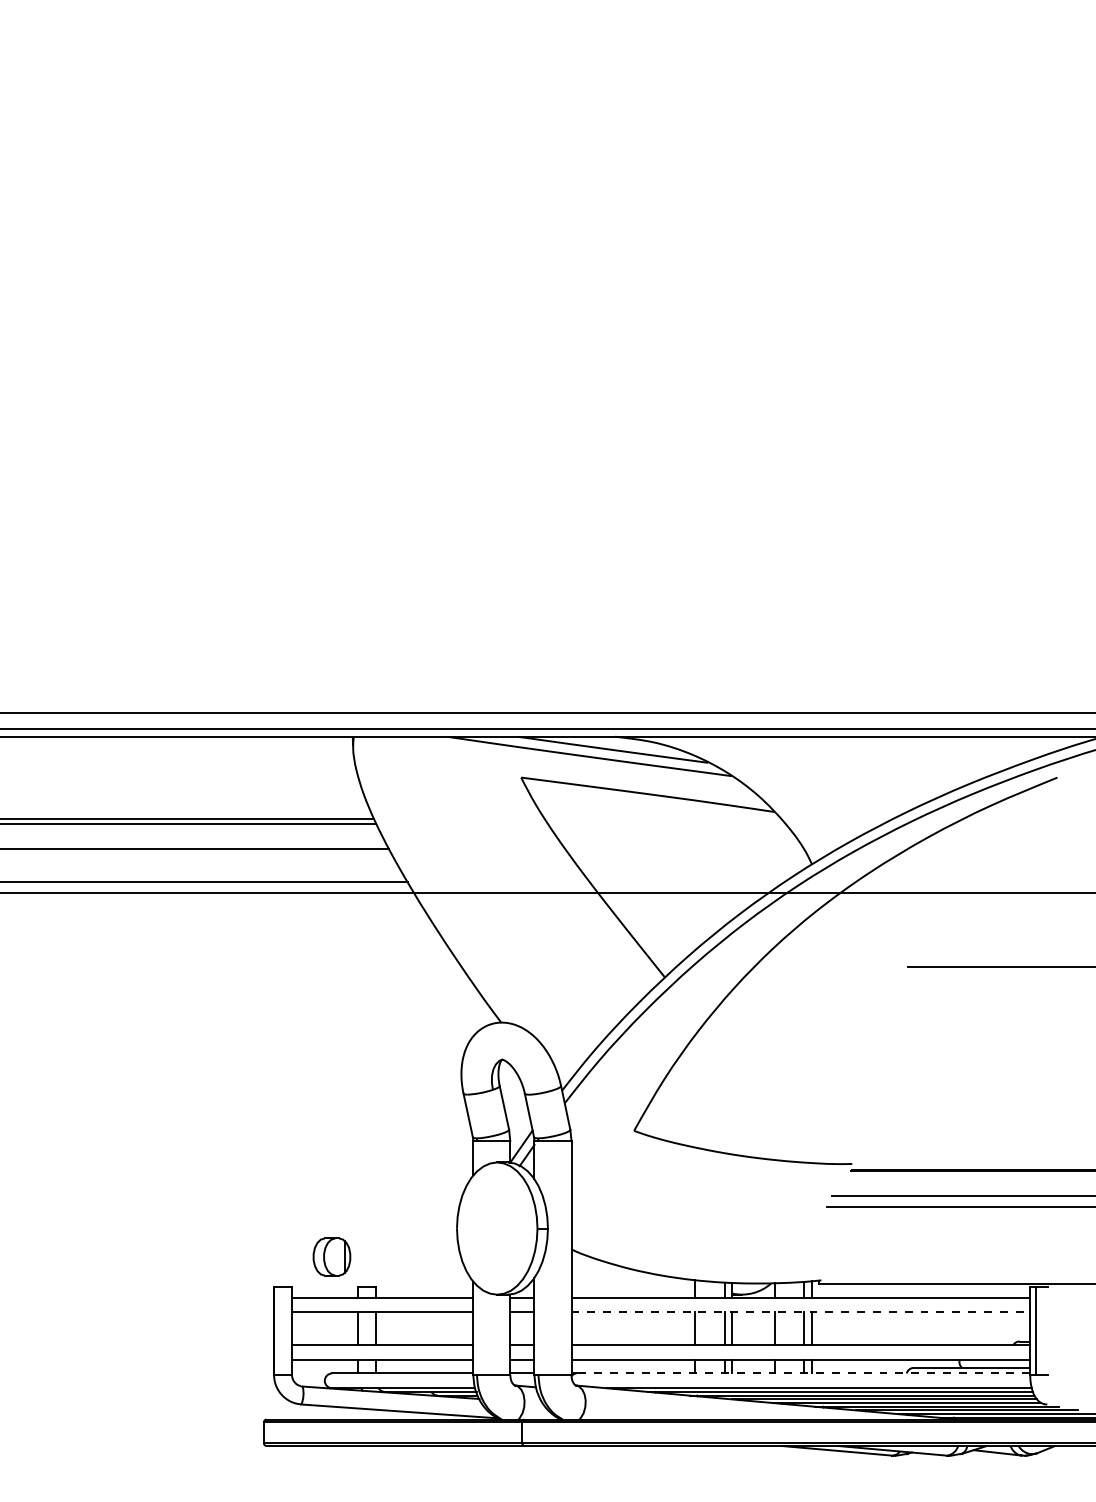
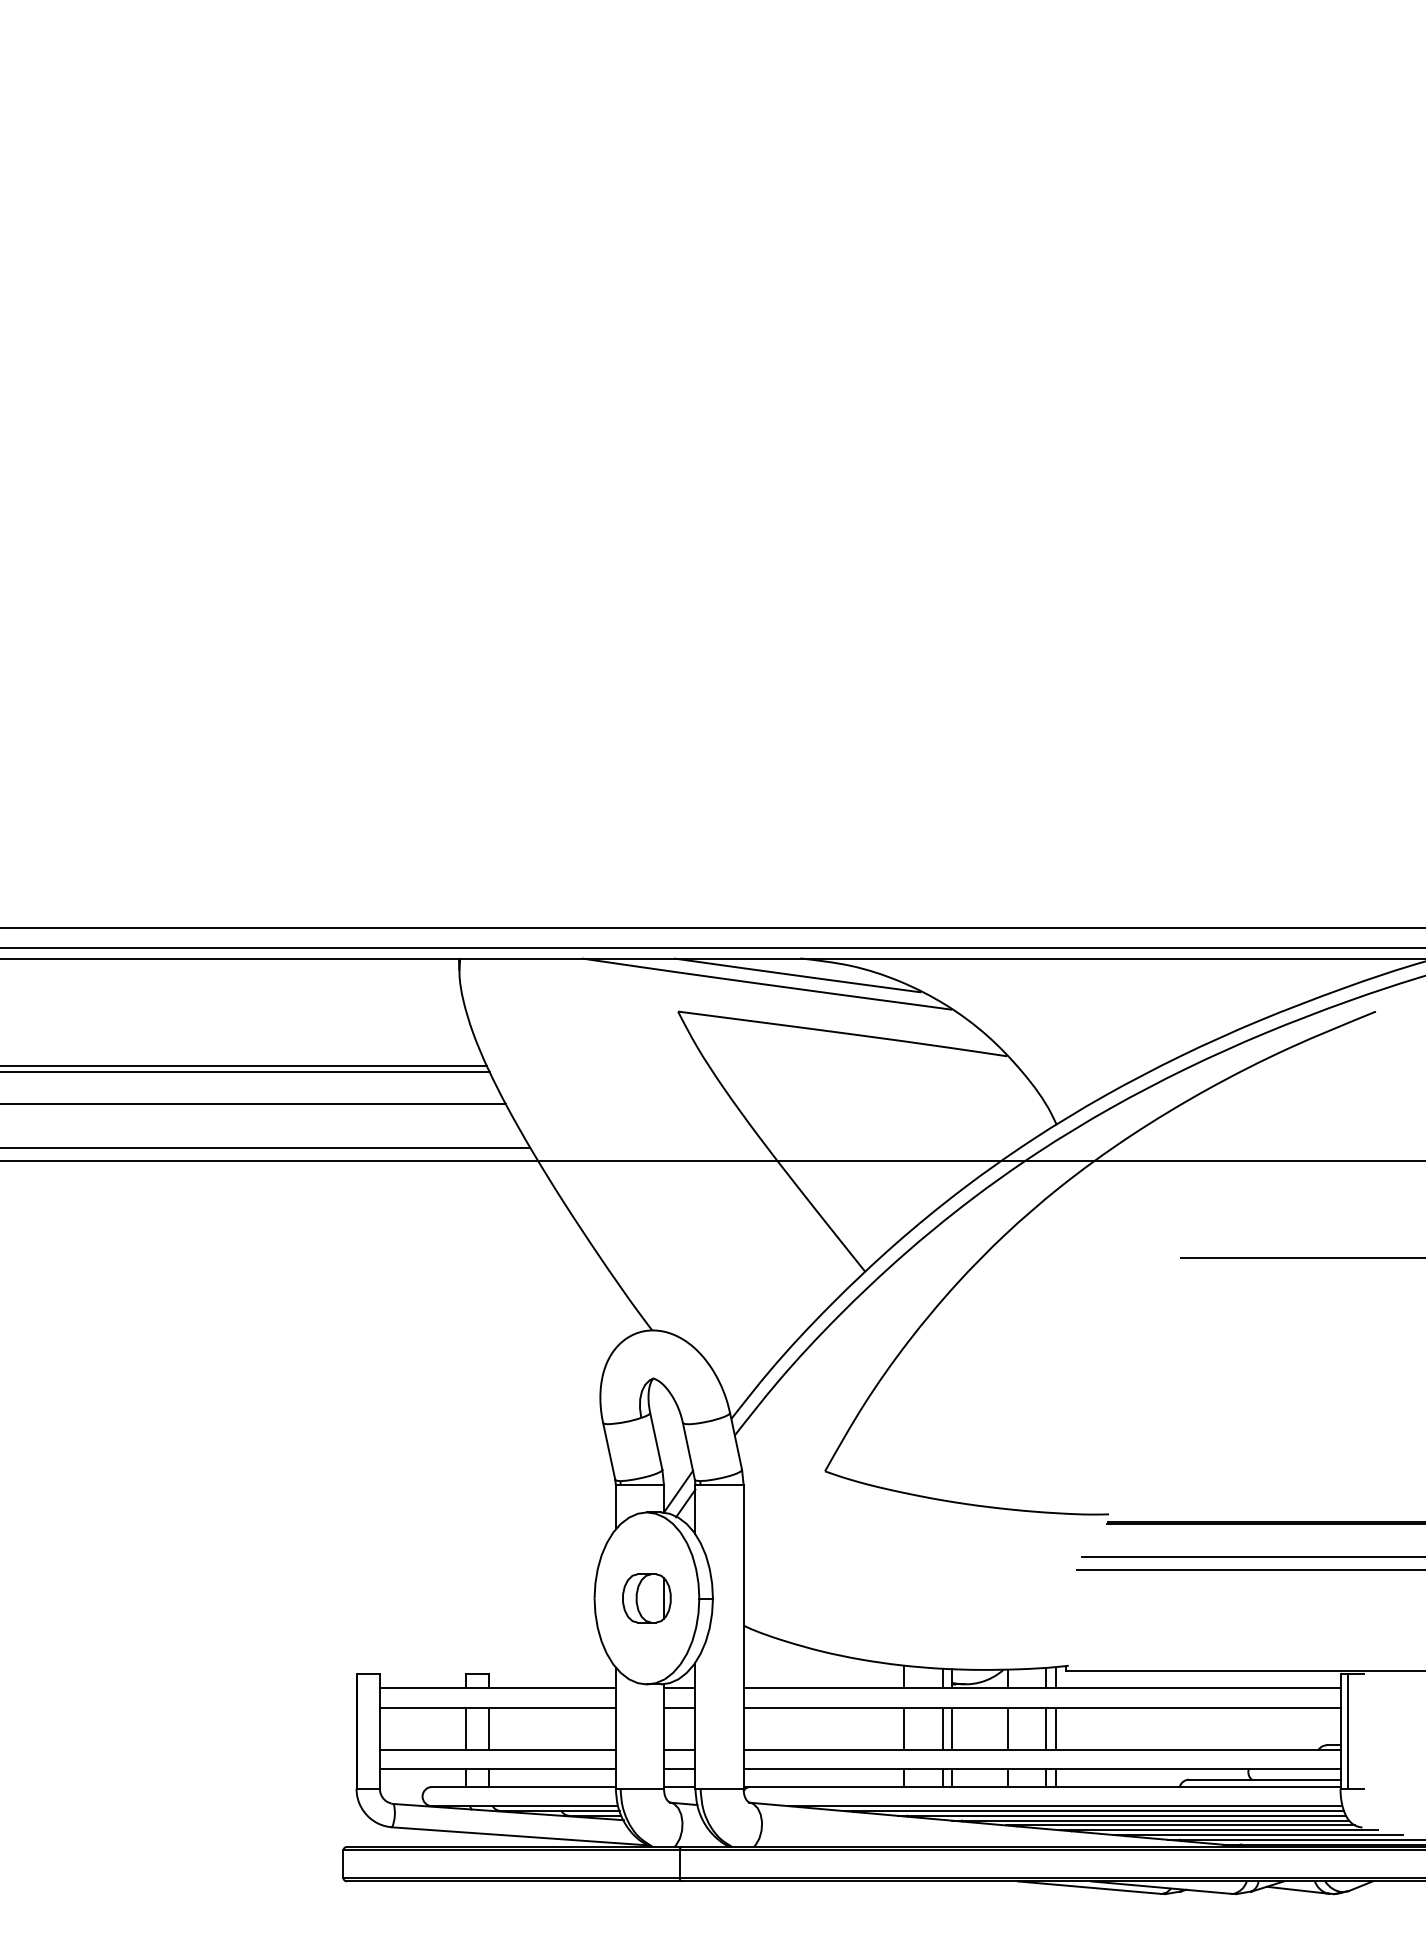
part: (331, 1257) -> (646, 1598), moved
line: (801, 1312) -> (1042, 1707), dashed -> solid
line: (802, 1373) -> (1044, 1786), dashed -> solid

